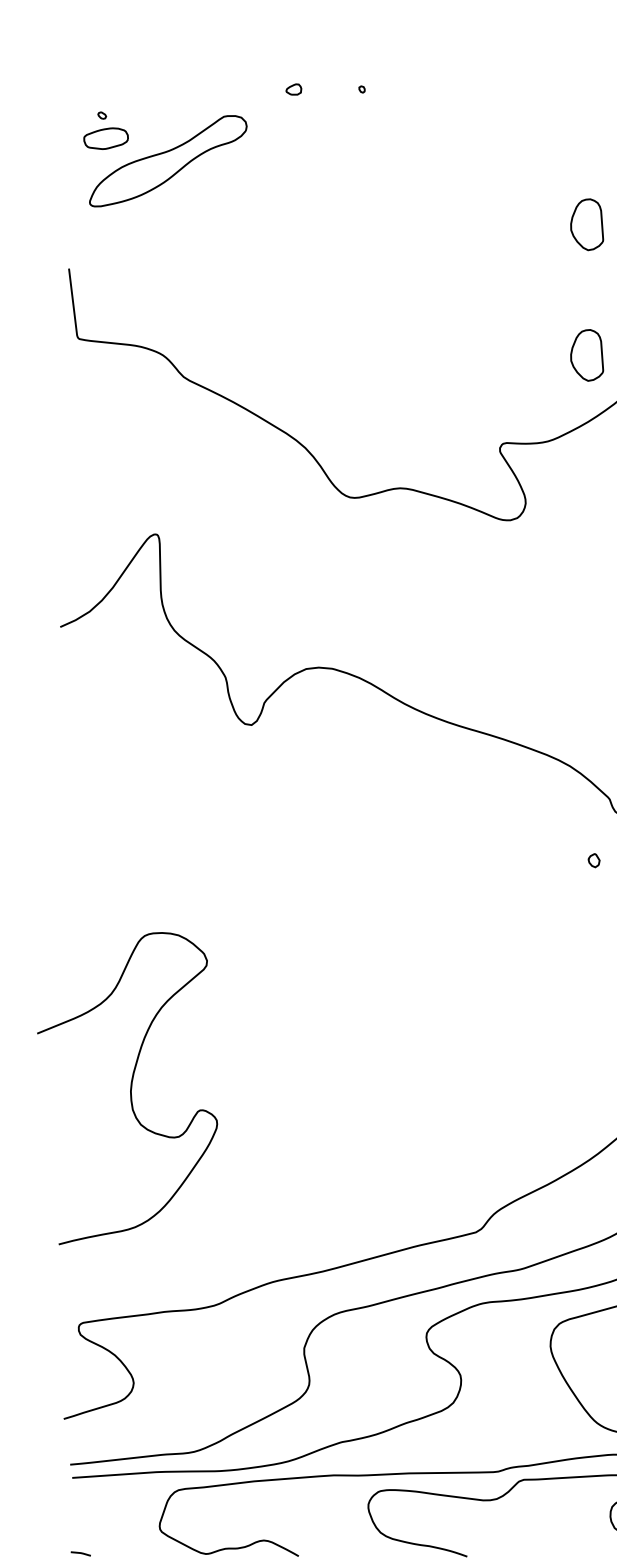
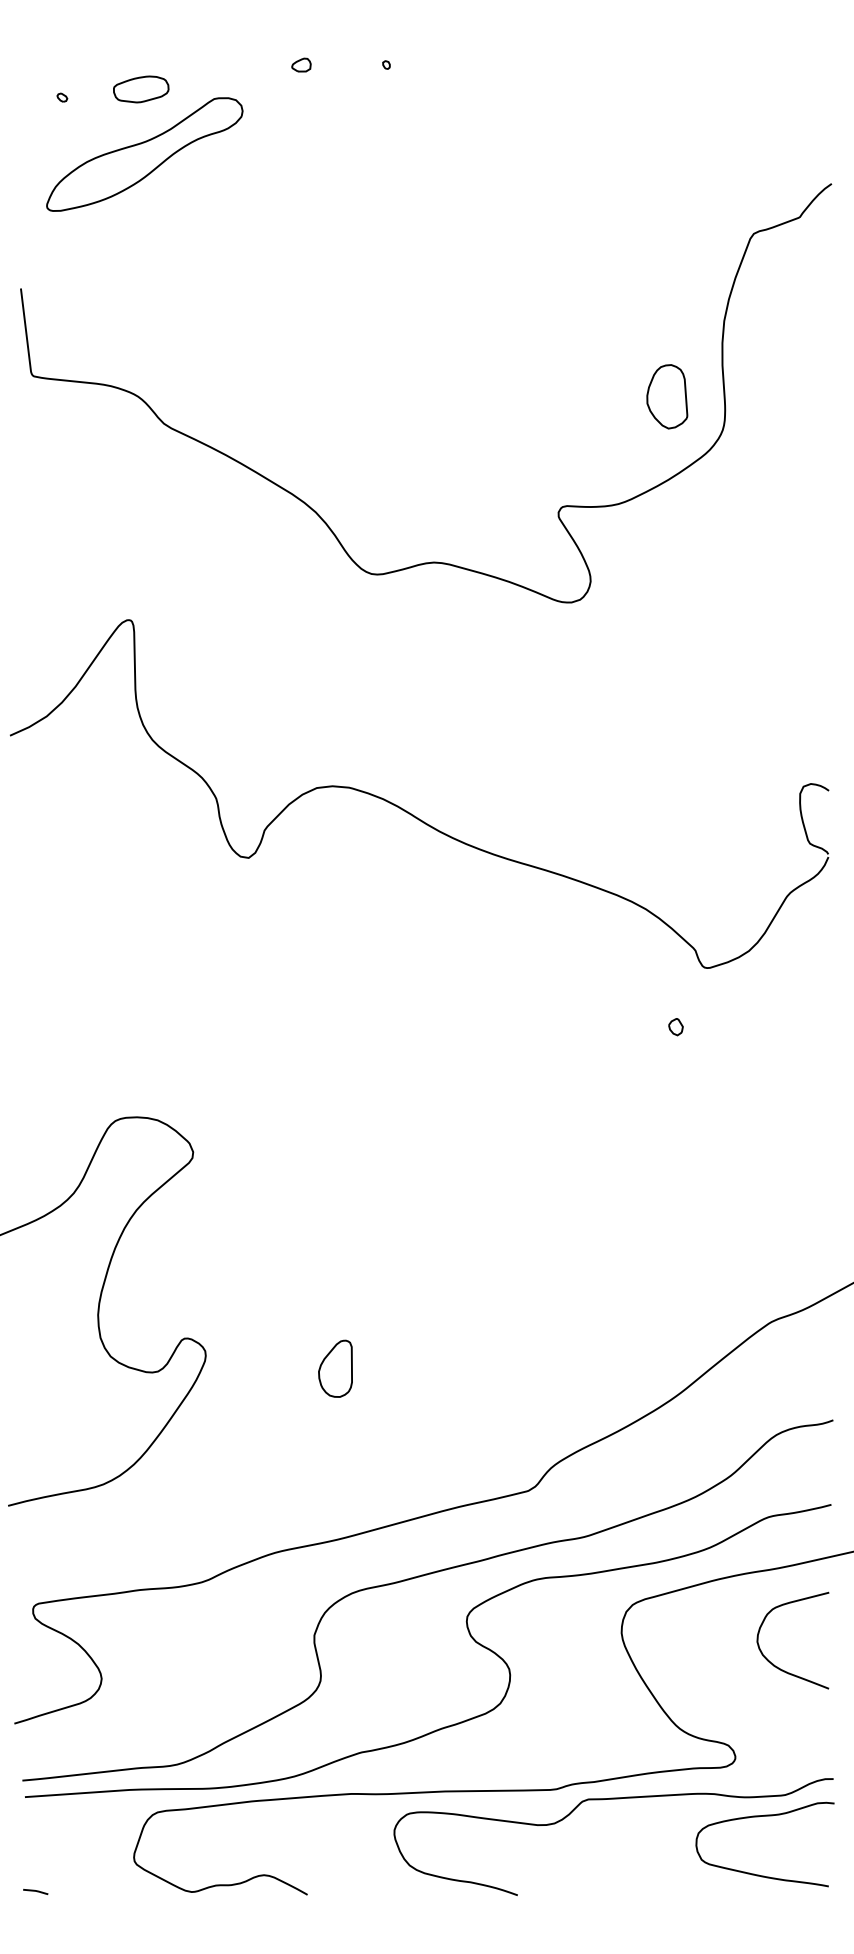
part: (106, 138) -> (141, 89), moved
part: (587, 224) -> (667, 233), removed
part: (321, 1134) -> (335, 1368), added

